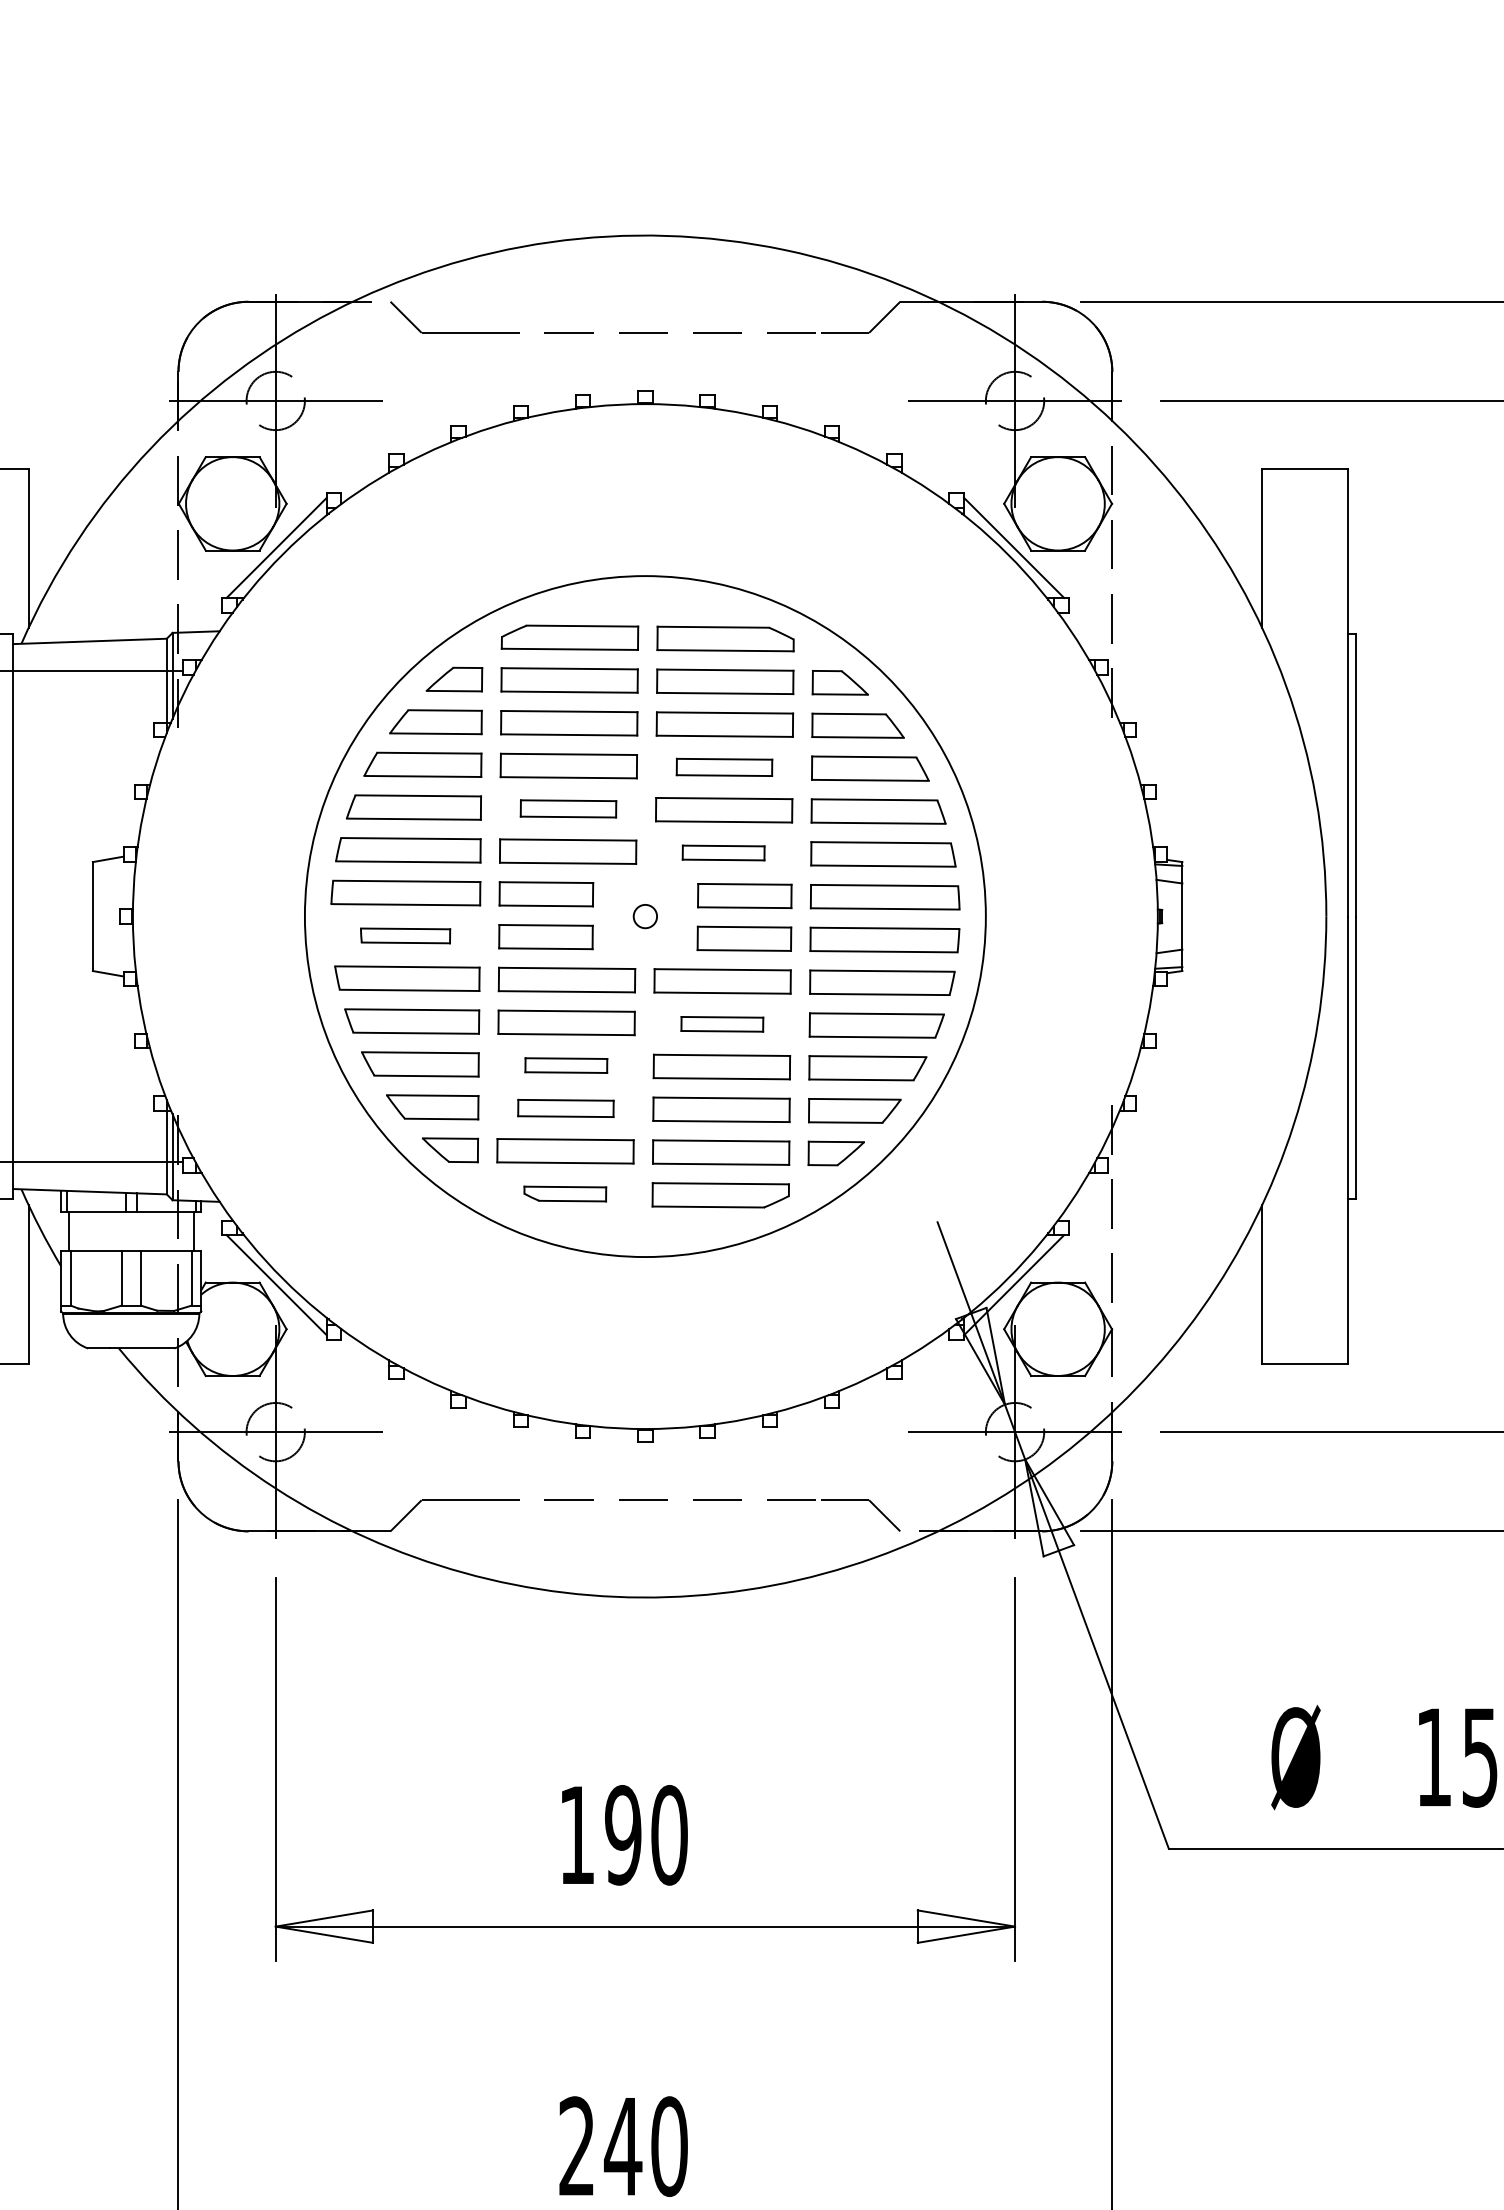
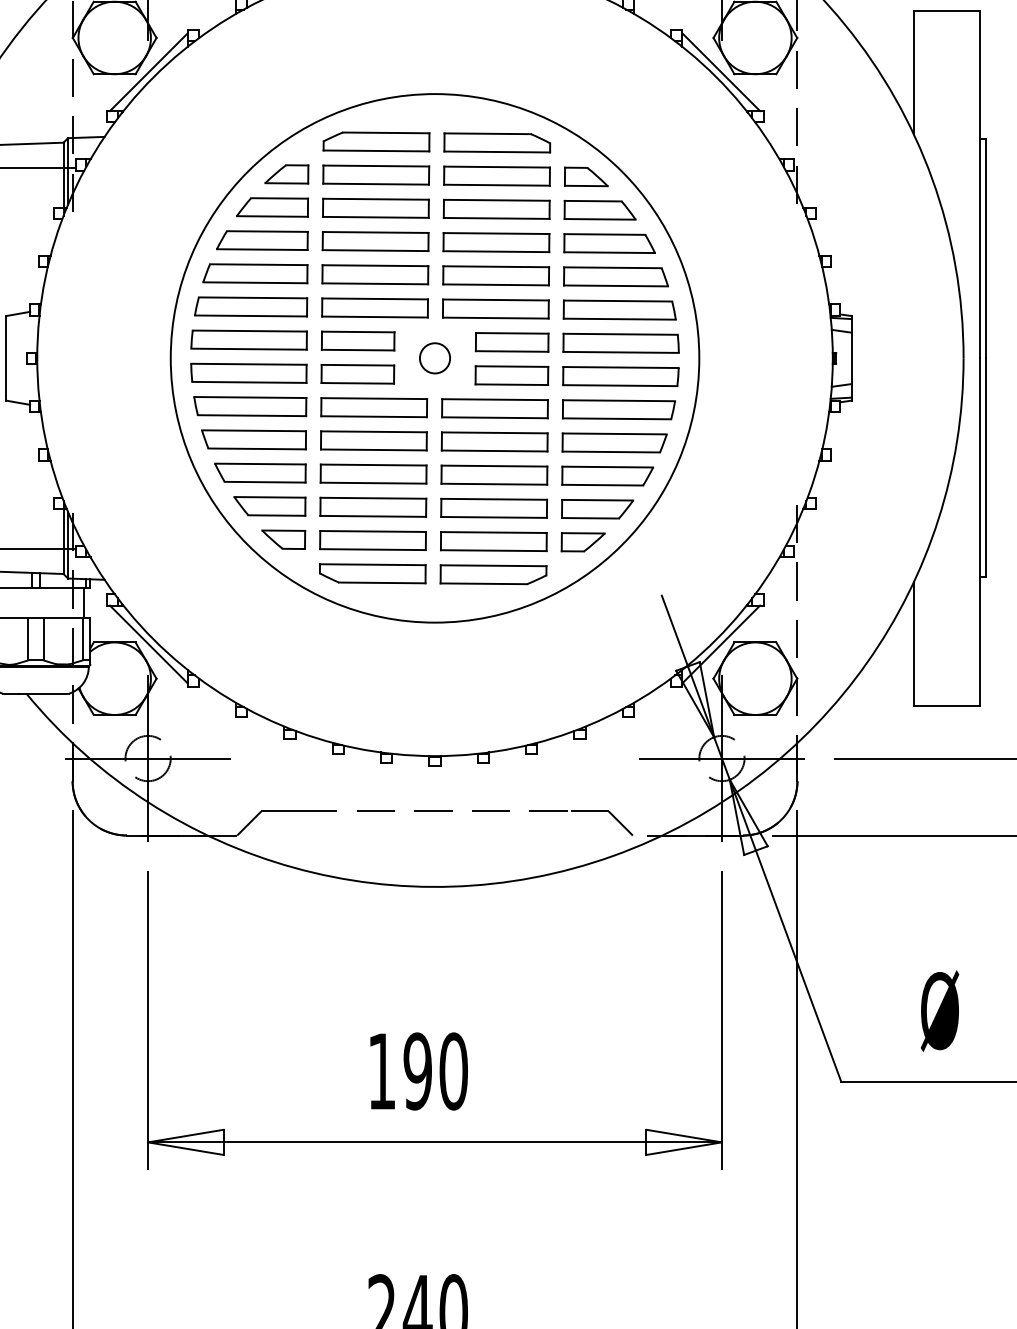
part: (724, 767) -> (496, 242), size x1.43
part: (568, 808) -> (375, 274), size x1.43
part: (723, 852) -> (495, 308), size x1.67
circle: (644, 916) -> (434, 358), size x1.67
part: (405, 935) -> (248, 373), size x1.67
part: (722, 1024) -> (494, 442), size x1.67
part: (566, 1065) -> (373, 473), size x1.67
part: (565, 1108) -> (373, 507), size x1.43
part: (565, 1193) -> (373, 573), size x1.67

